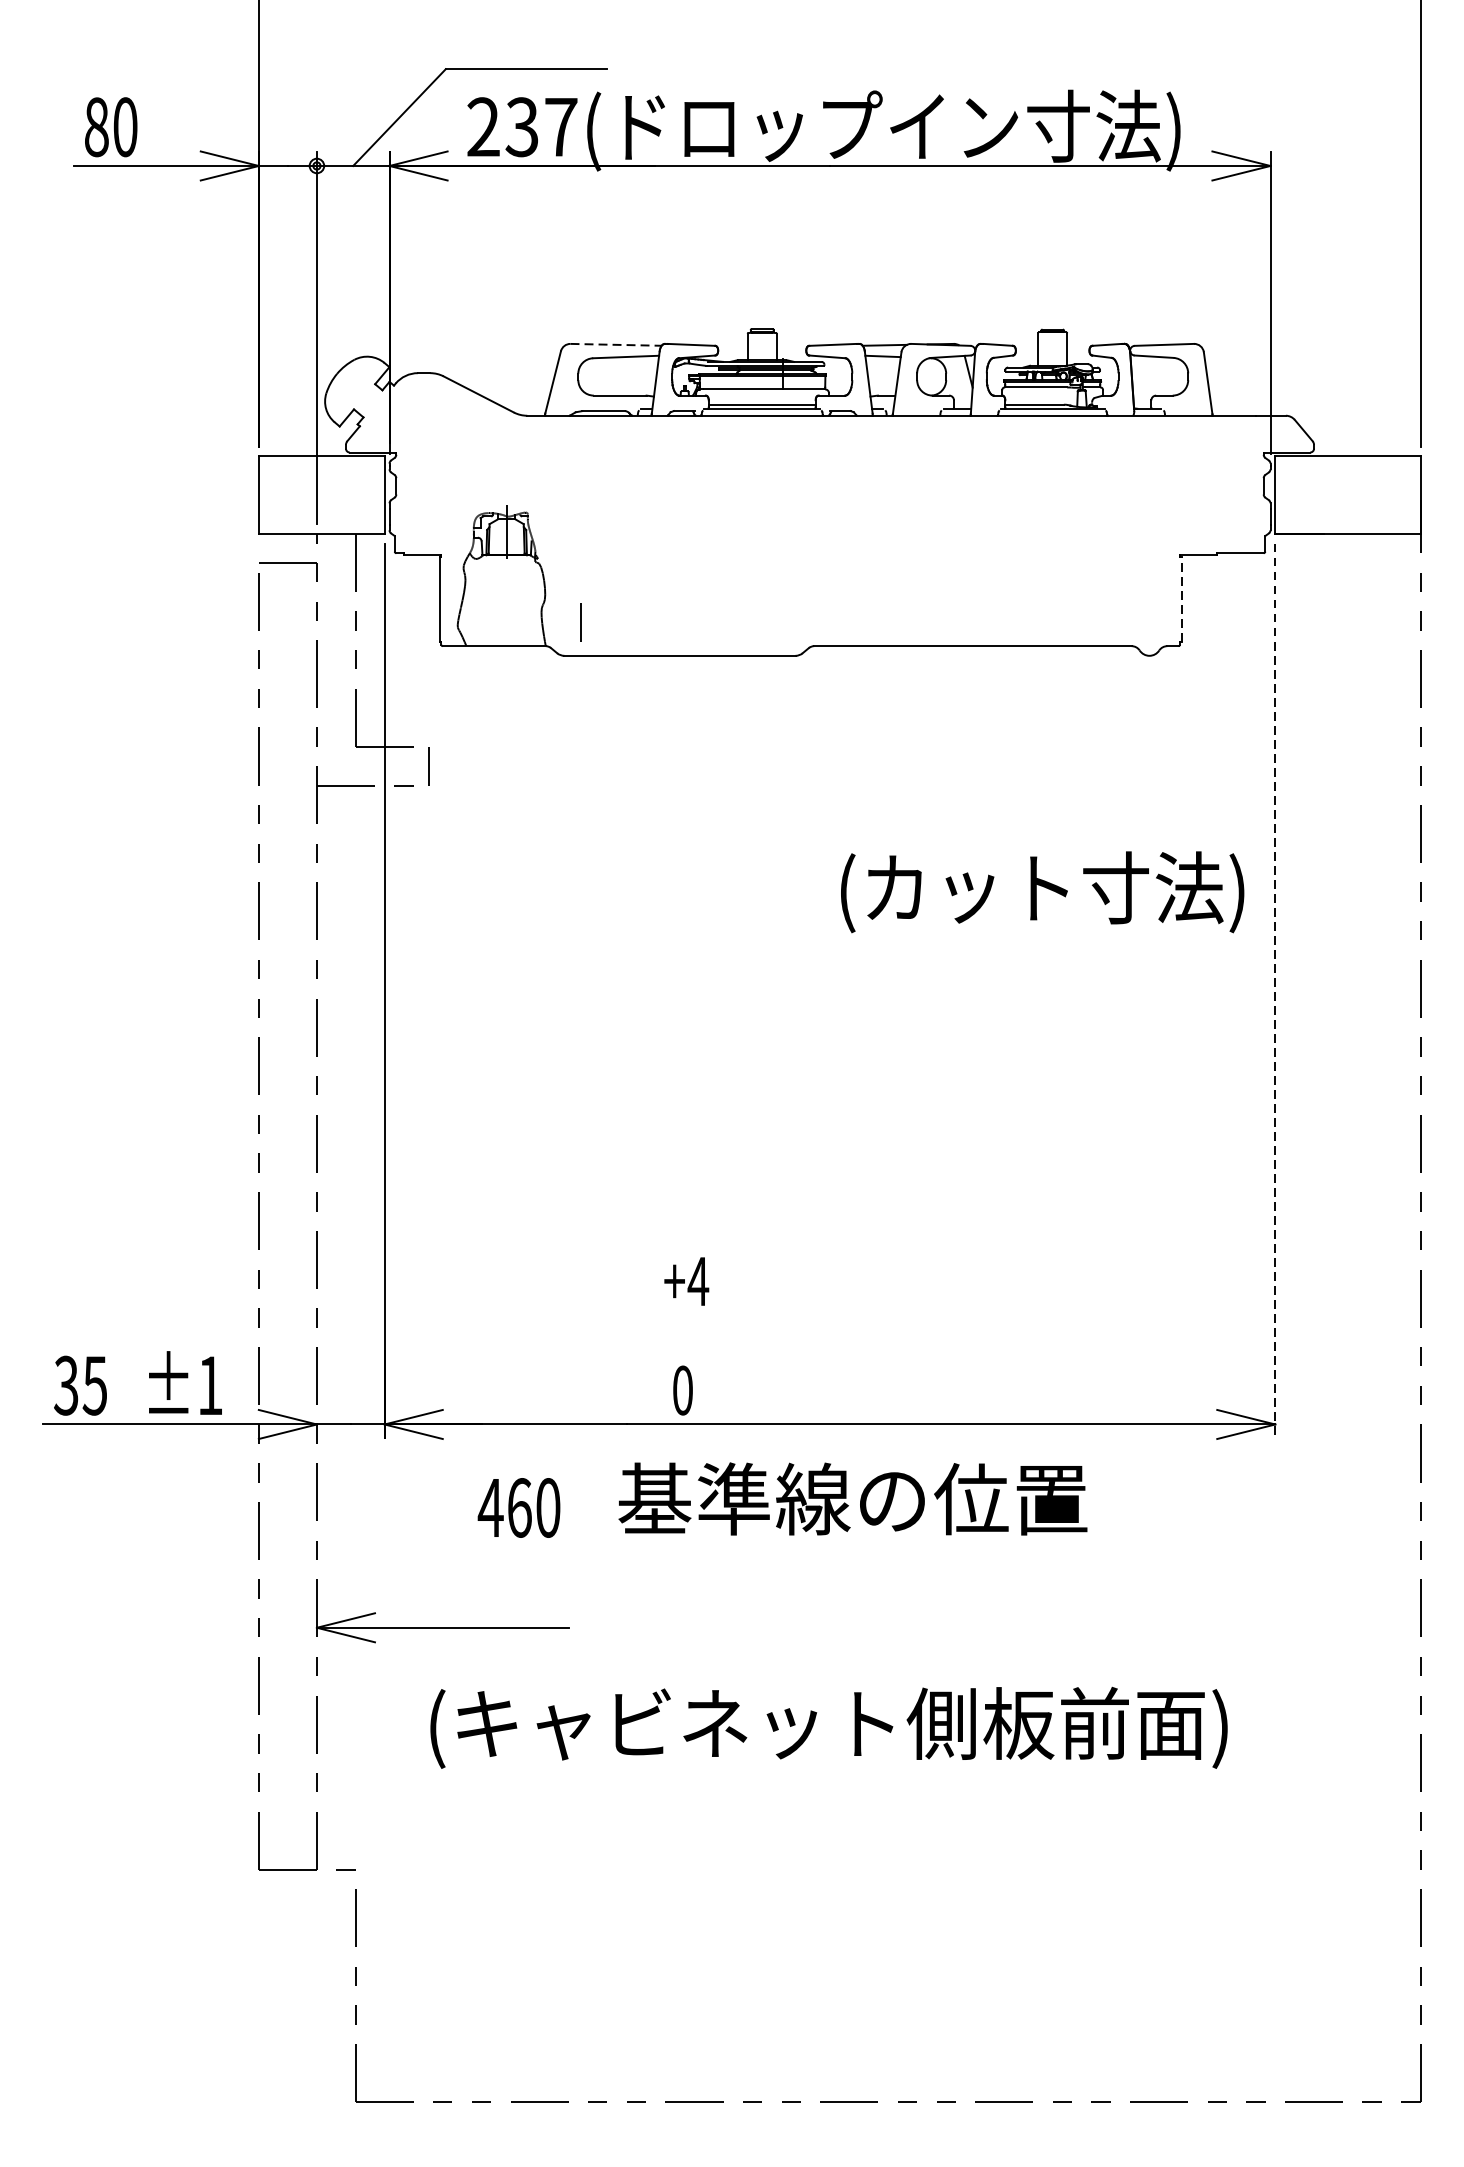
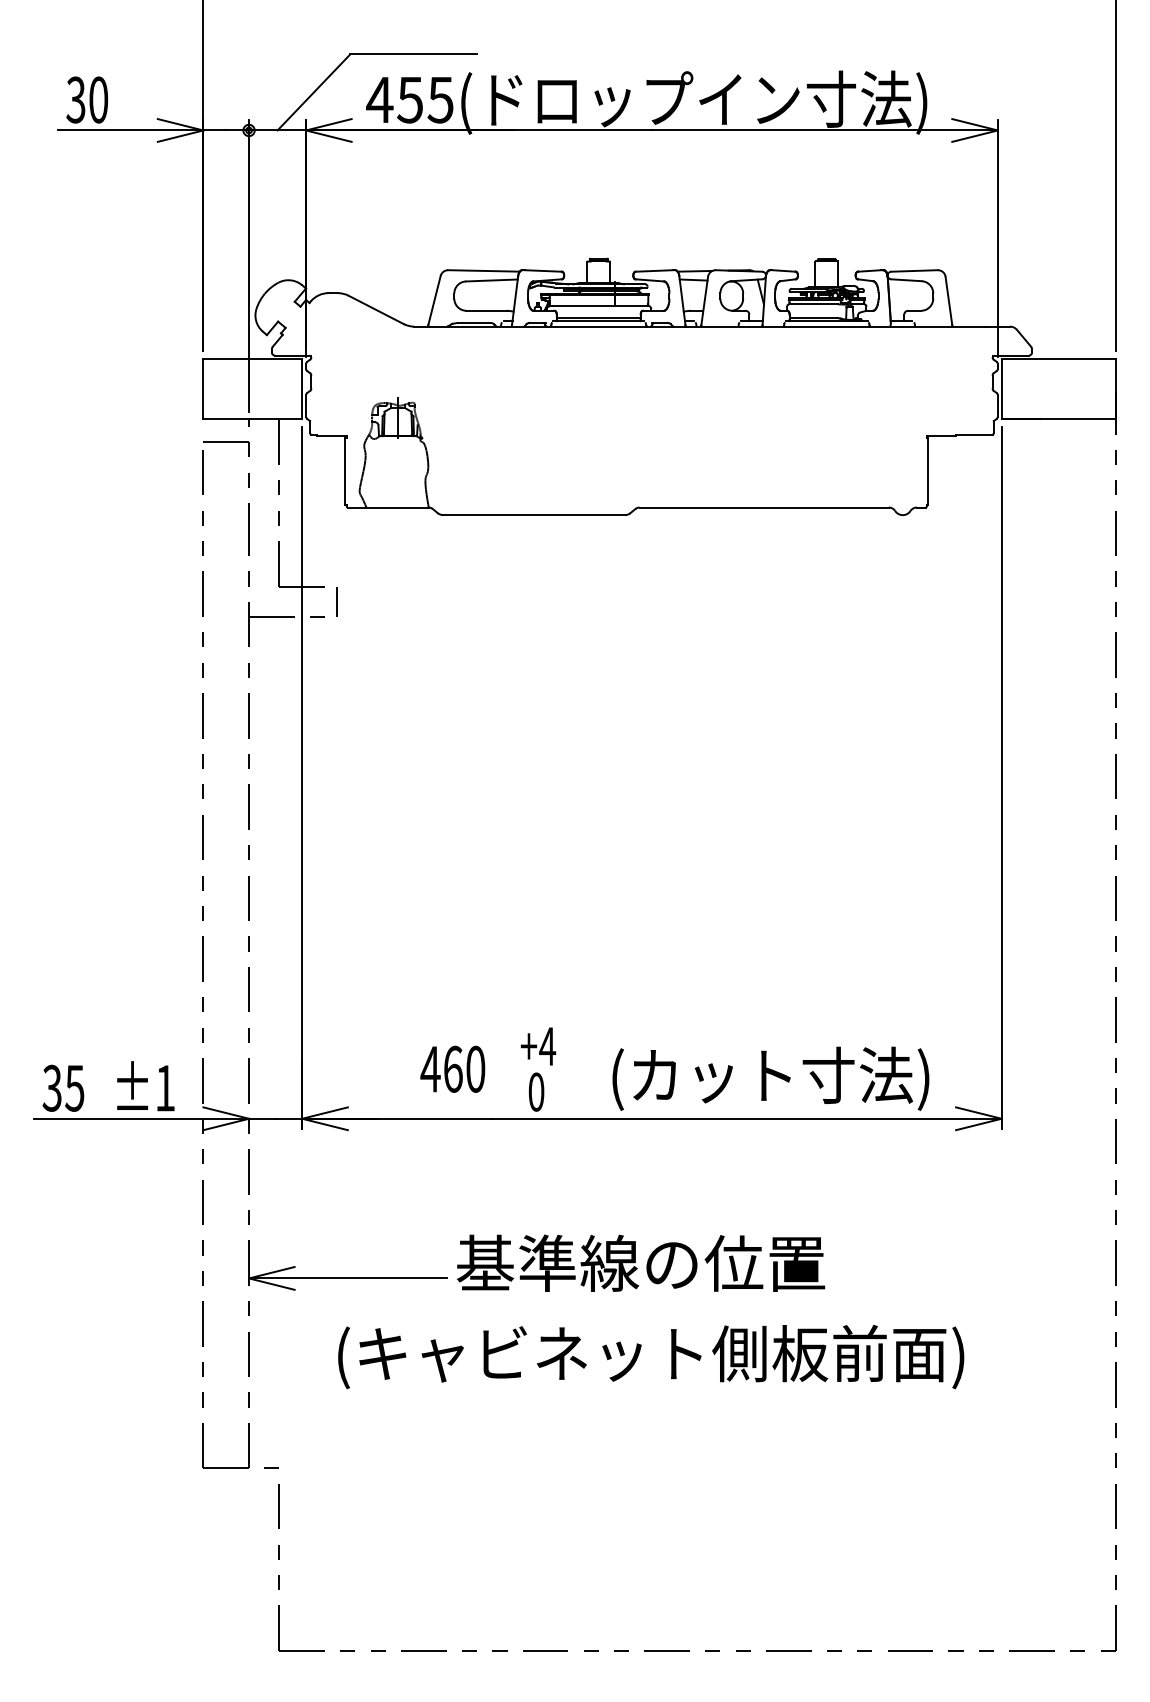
text: (95, 126) -> (75, 99), 80 -> 30
text: (521, 126) -> (409, 99), 237( -> 455(
line: (616, 344) -> (484, 270), dashed -> solid
line: (1182, 598) -> (928, 470), dashed -> solid
line: (579, 621) -> (455, 488), removed
text: (1042, 891) -> (770, 1078), moved
line: (1275, 991) -> (1001, 778), dashed -> solid
text: (686, 1281) -> (538, 1046), moved
text: (853, 1497) -> (641, 1262), moved
text: (518, 1506) -> (452, 1068), moved

